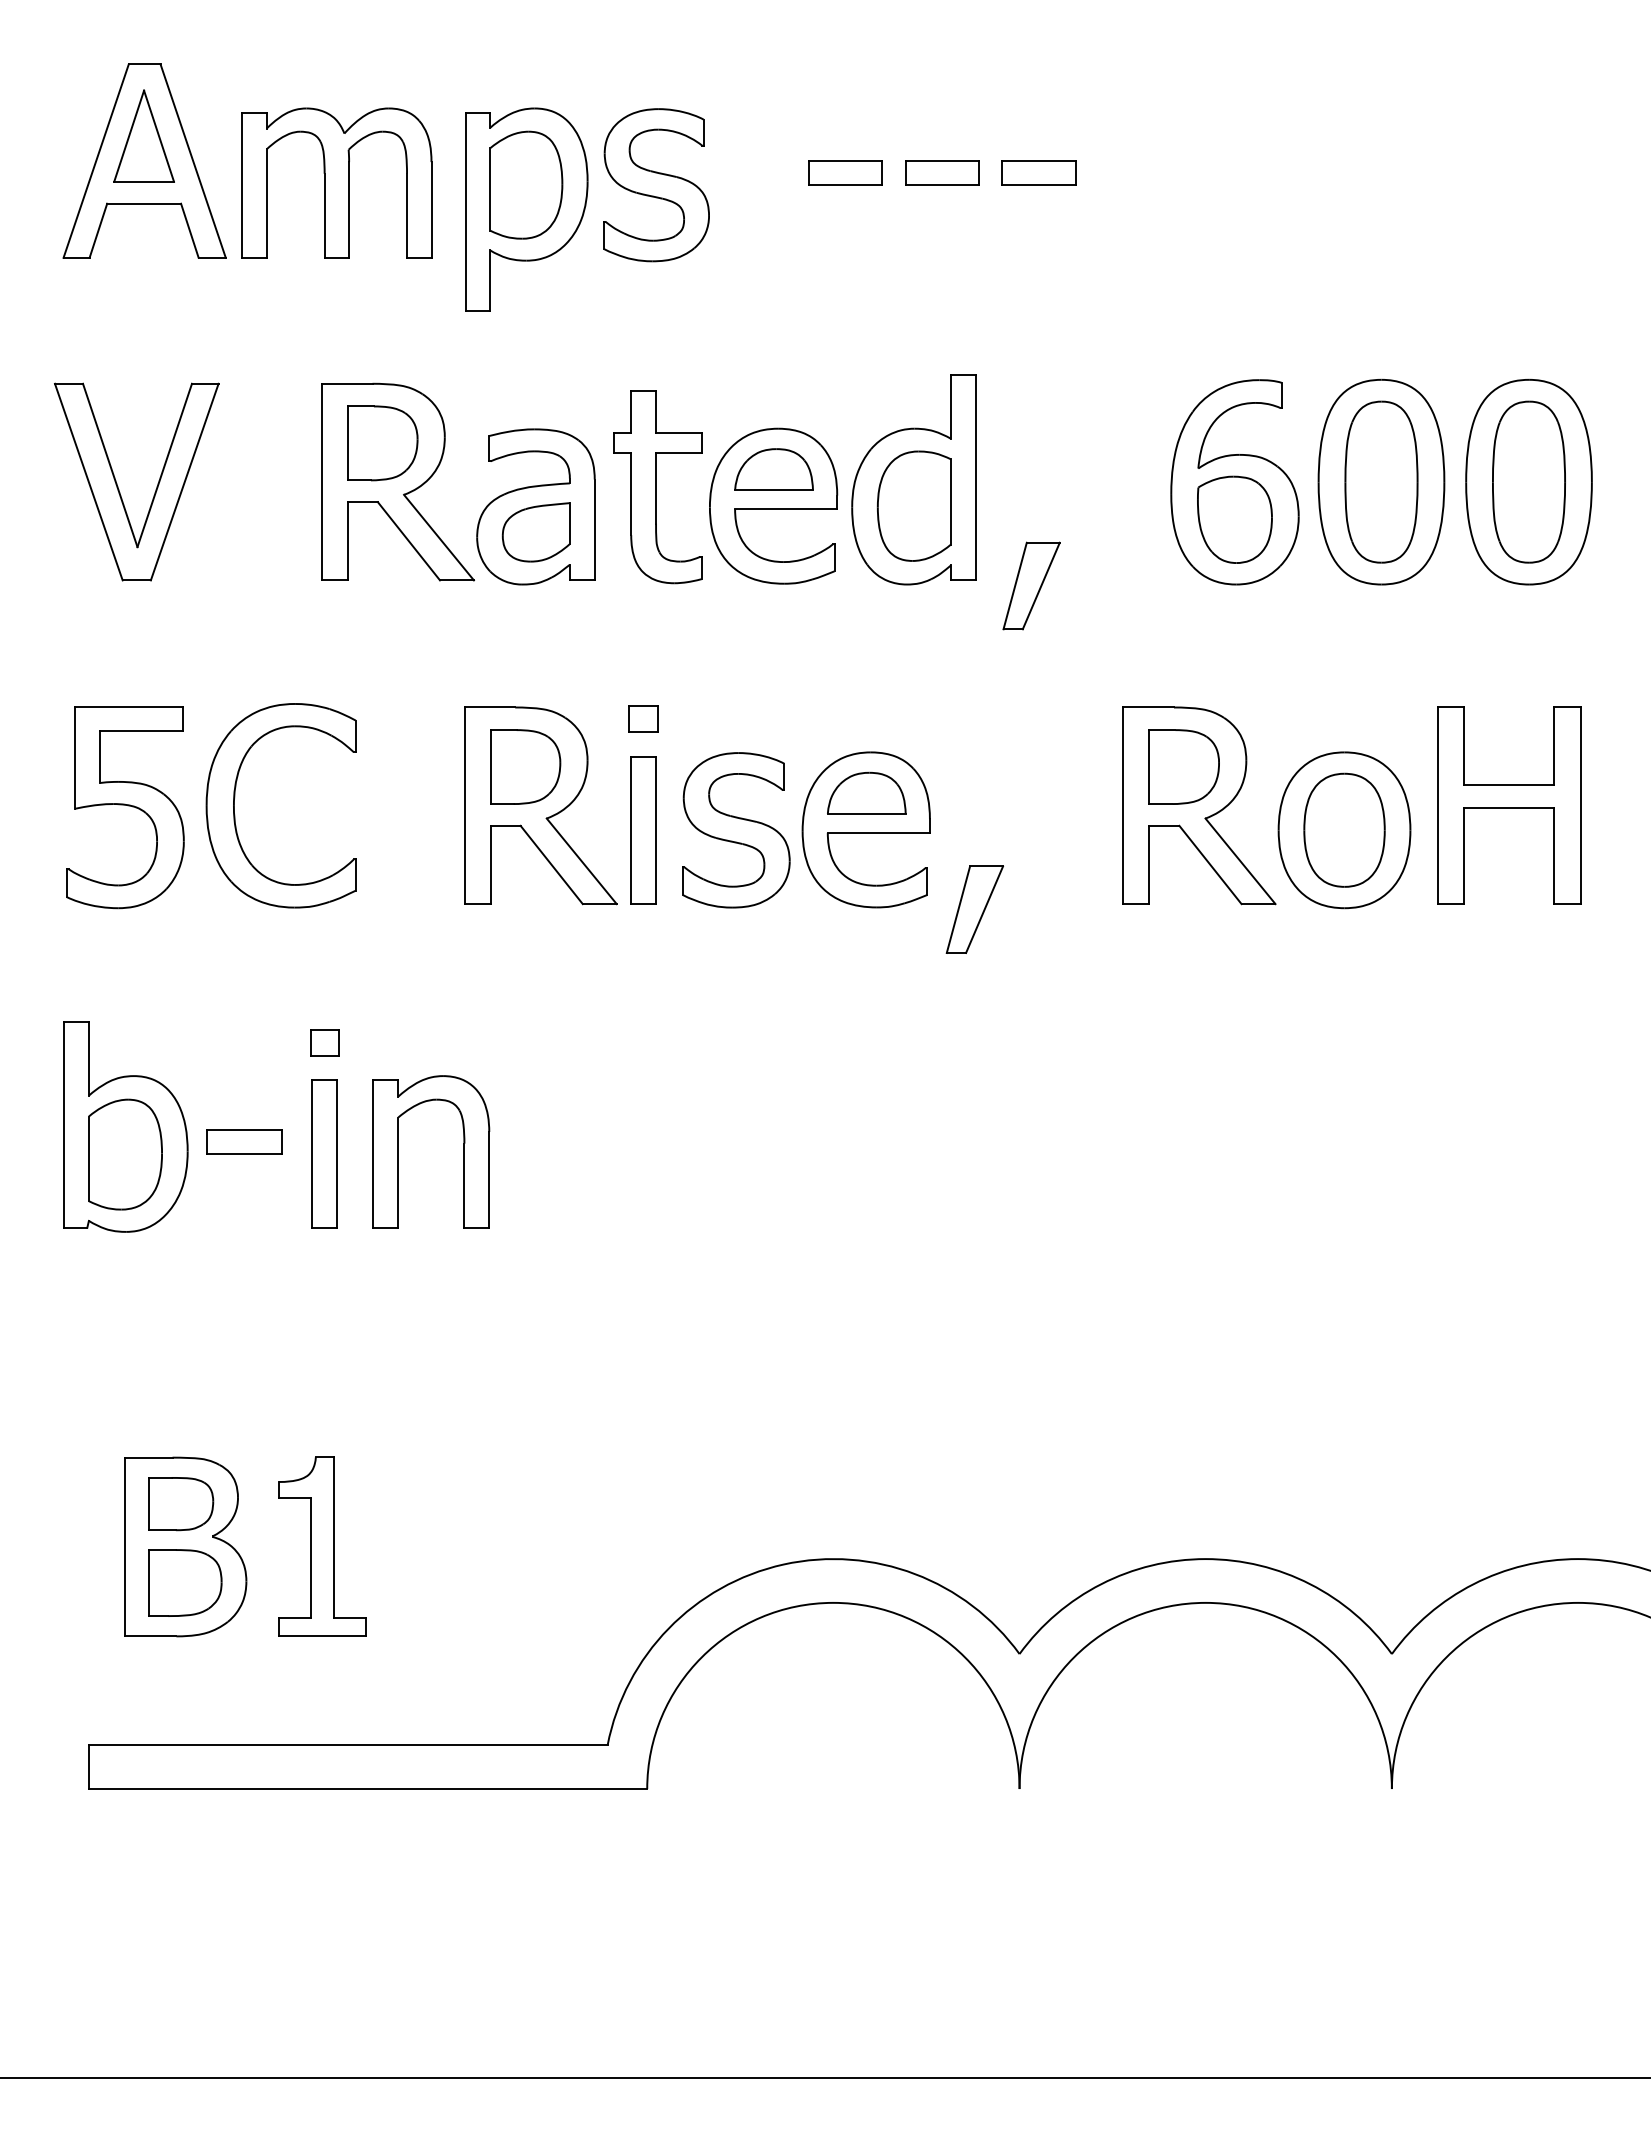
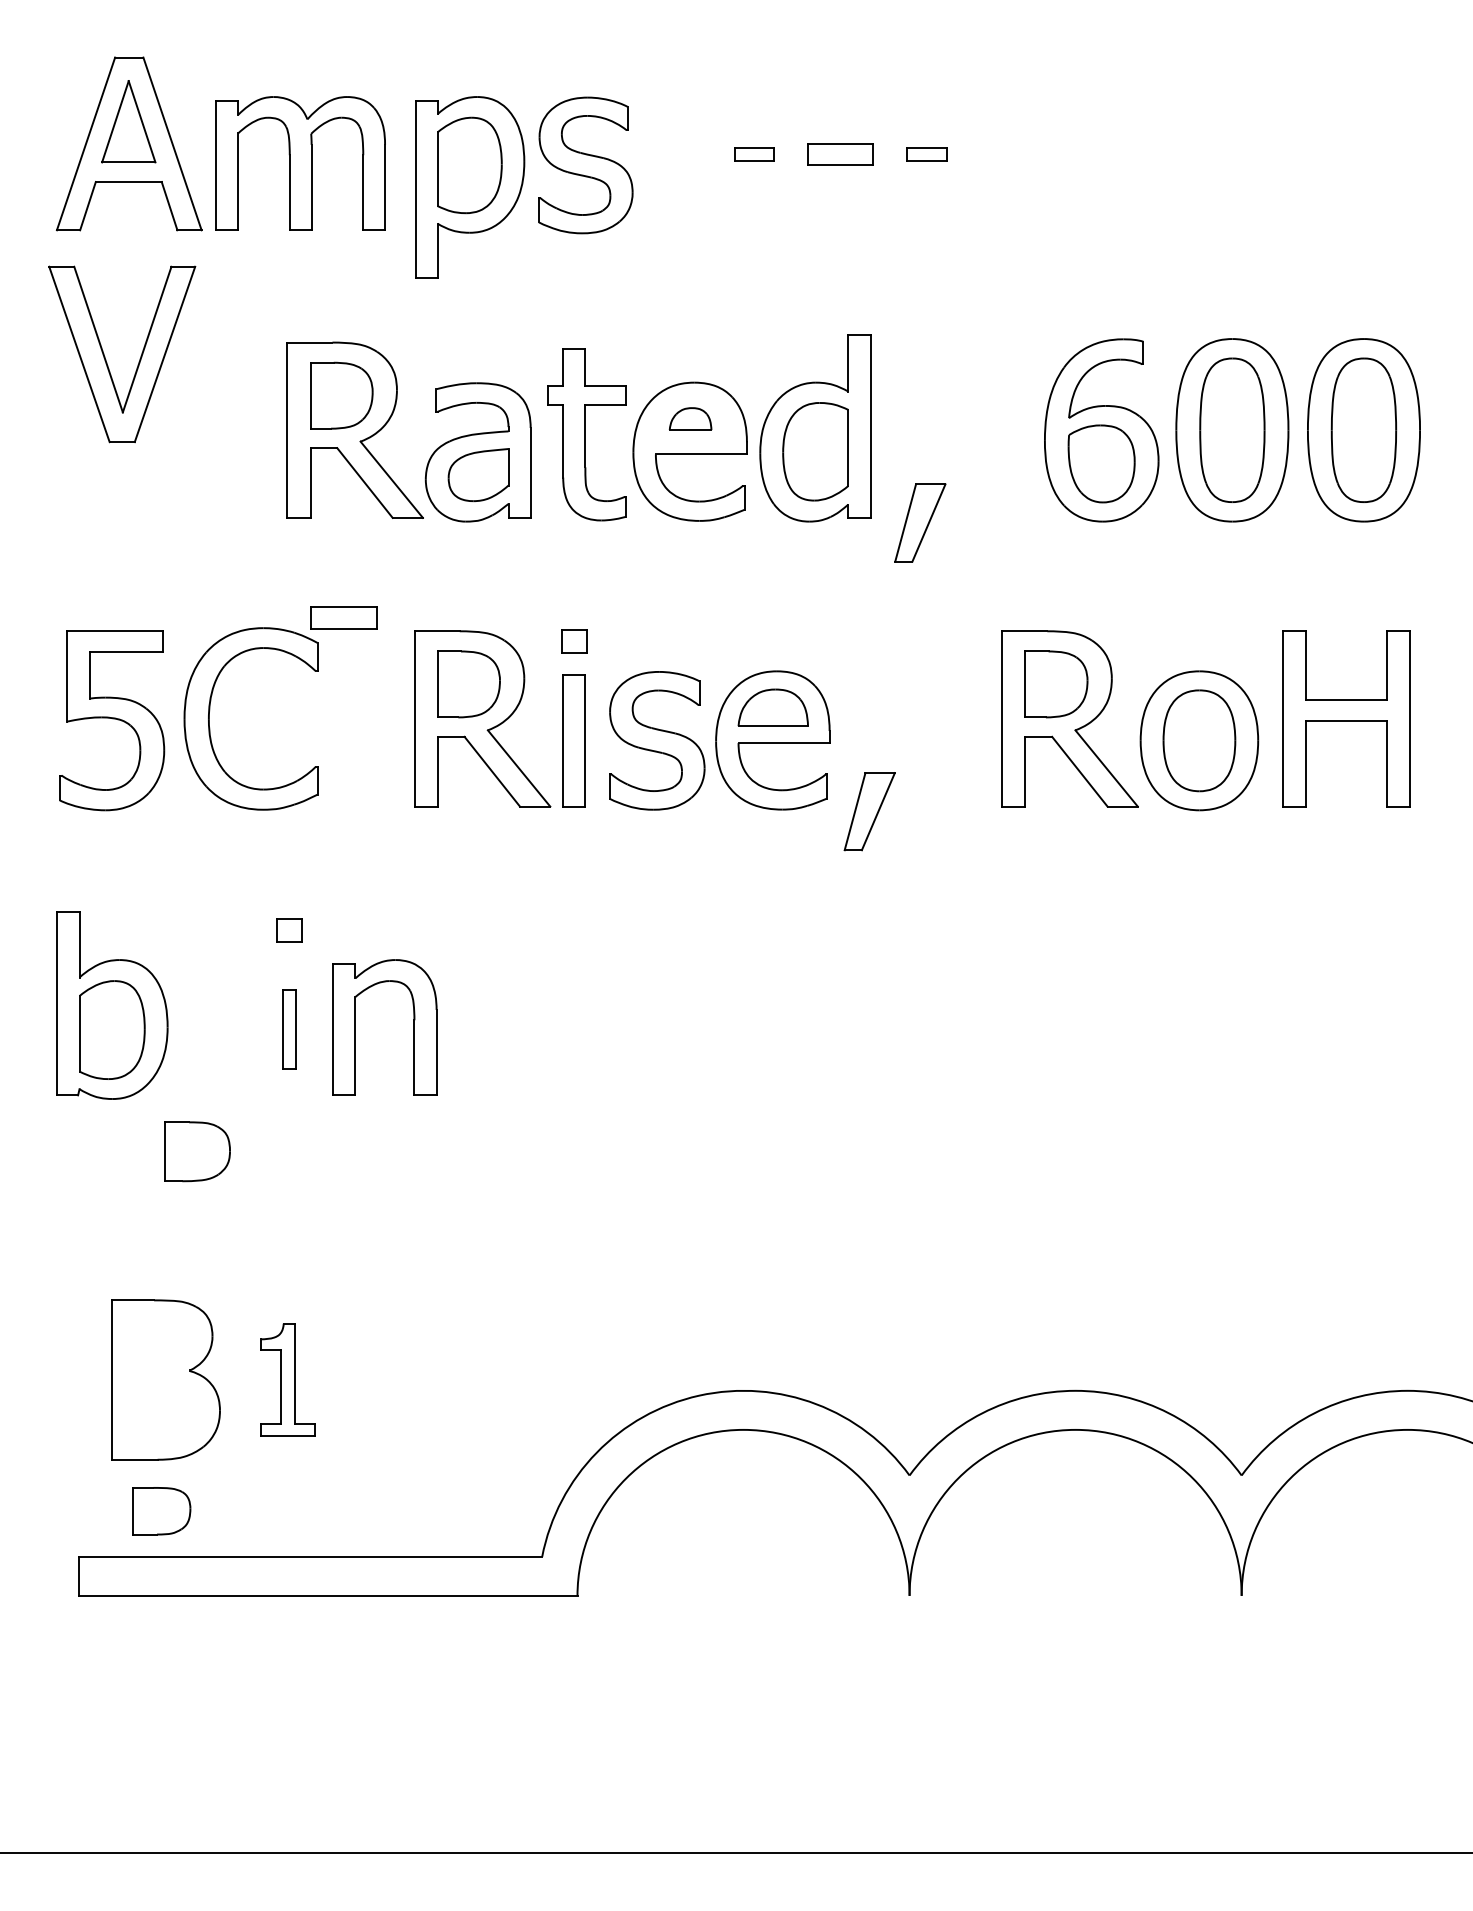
part: (845, 172) -> (754, 154), size x0.6
part: (1038, 172) -> (926, 154), size x0.6
part: (773, 469) -> (690, 419), size x0.6
part: (118, 486) -> (105, 358), moved
part: (244, 1141) -> (344, 617), moved
part: (324, 1153) -> (289, 1029), size x0.6
part: (181, 1504) -> (162, 1511), moved
part: (322, 1546) -> (287, 1379), size x0.7
part: (185, 1582) -> (197, 1151), moved

